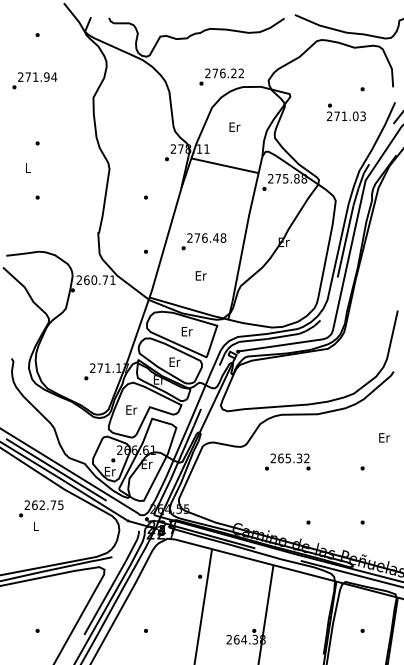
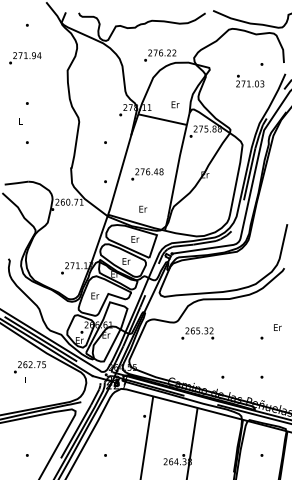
text: (234, 126) -> (175, 104), moved
text: (200, 275) -> (142, 208), moved
text: (384, 437) -> (277, 327), moved
text: (287, 461) -> (197, 333), moved

